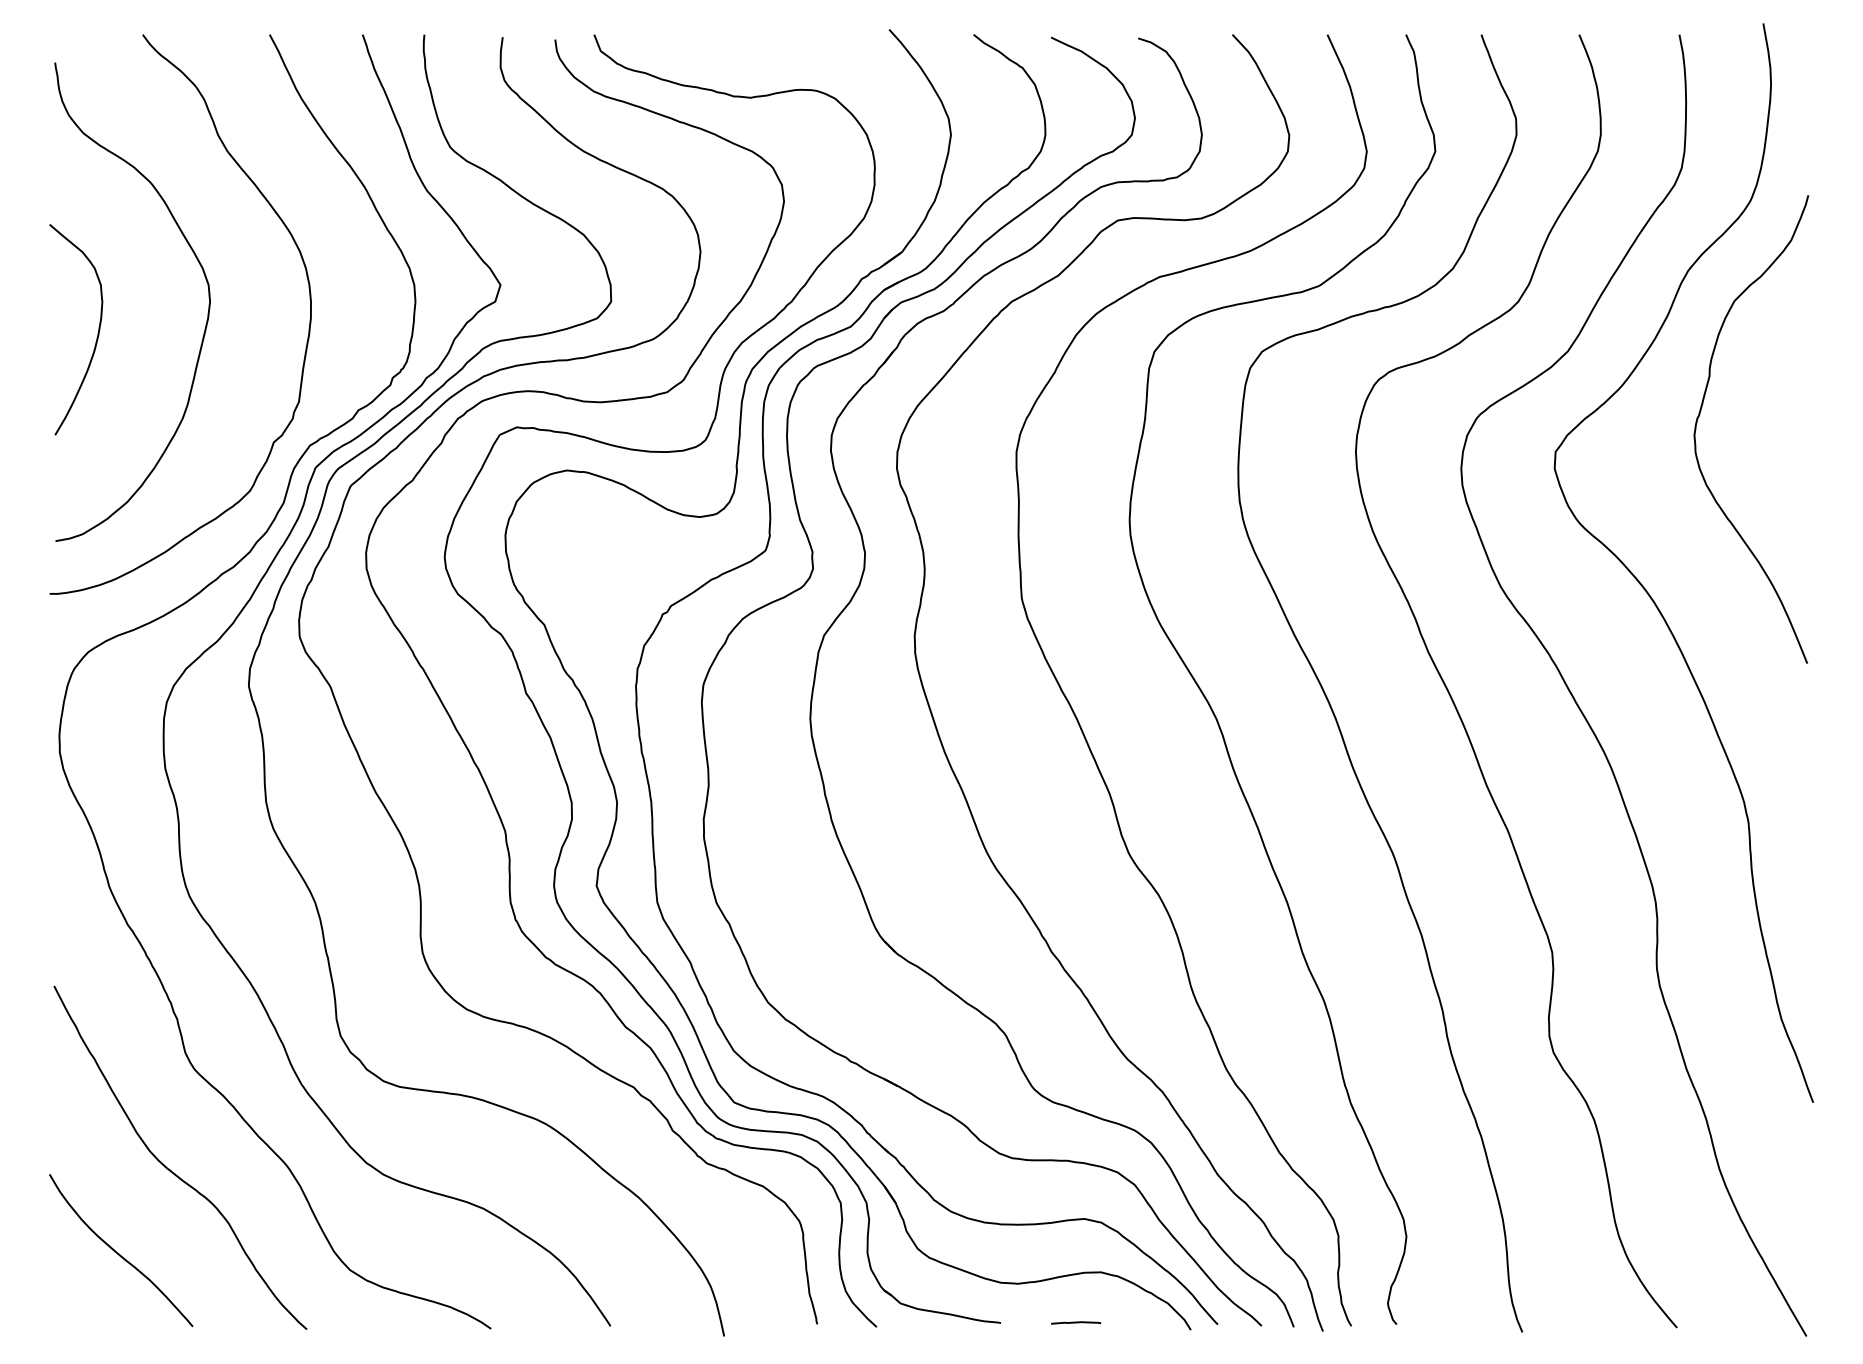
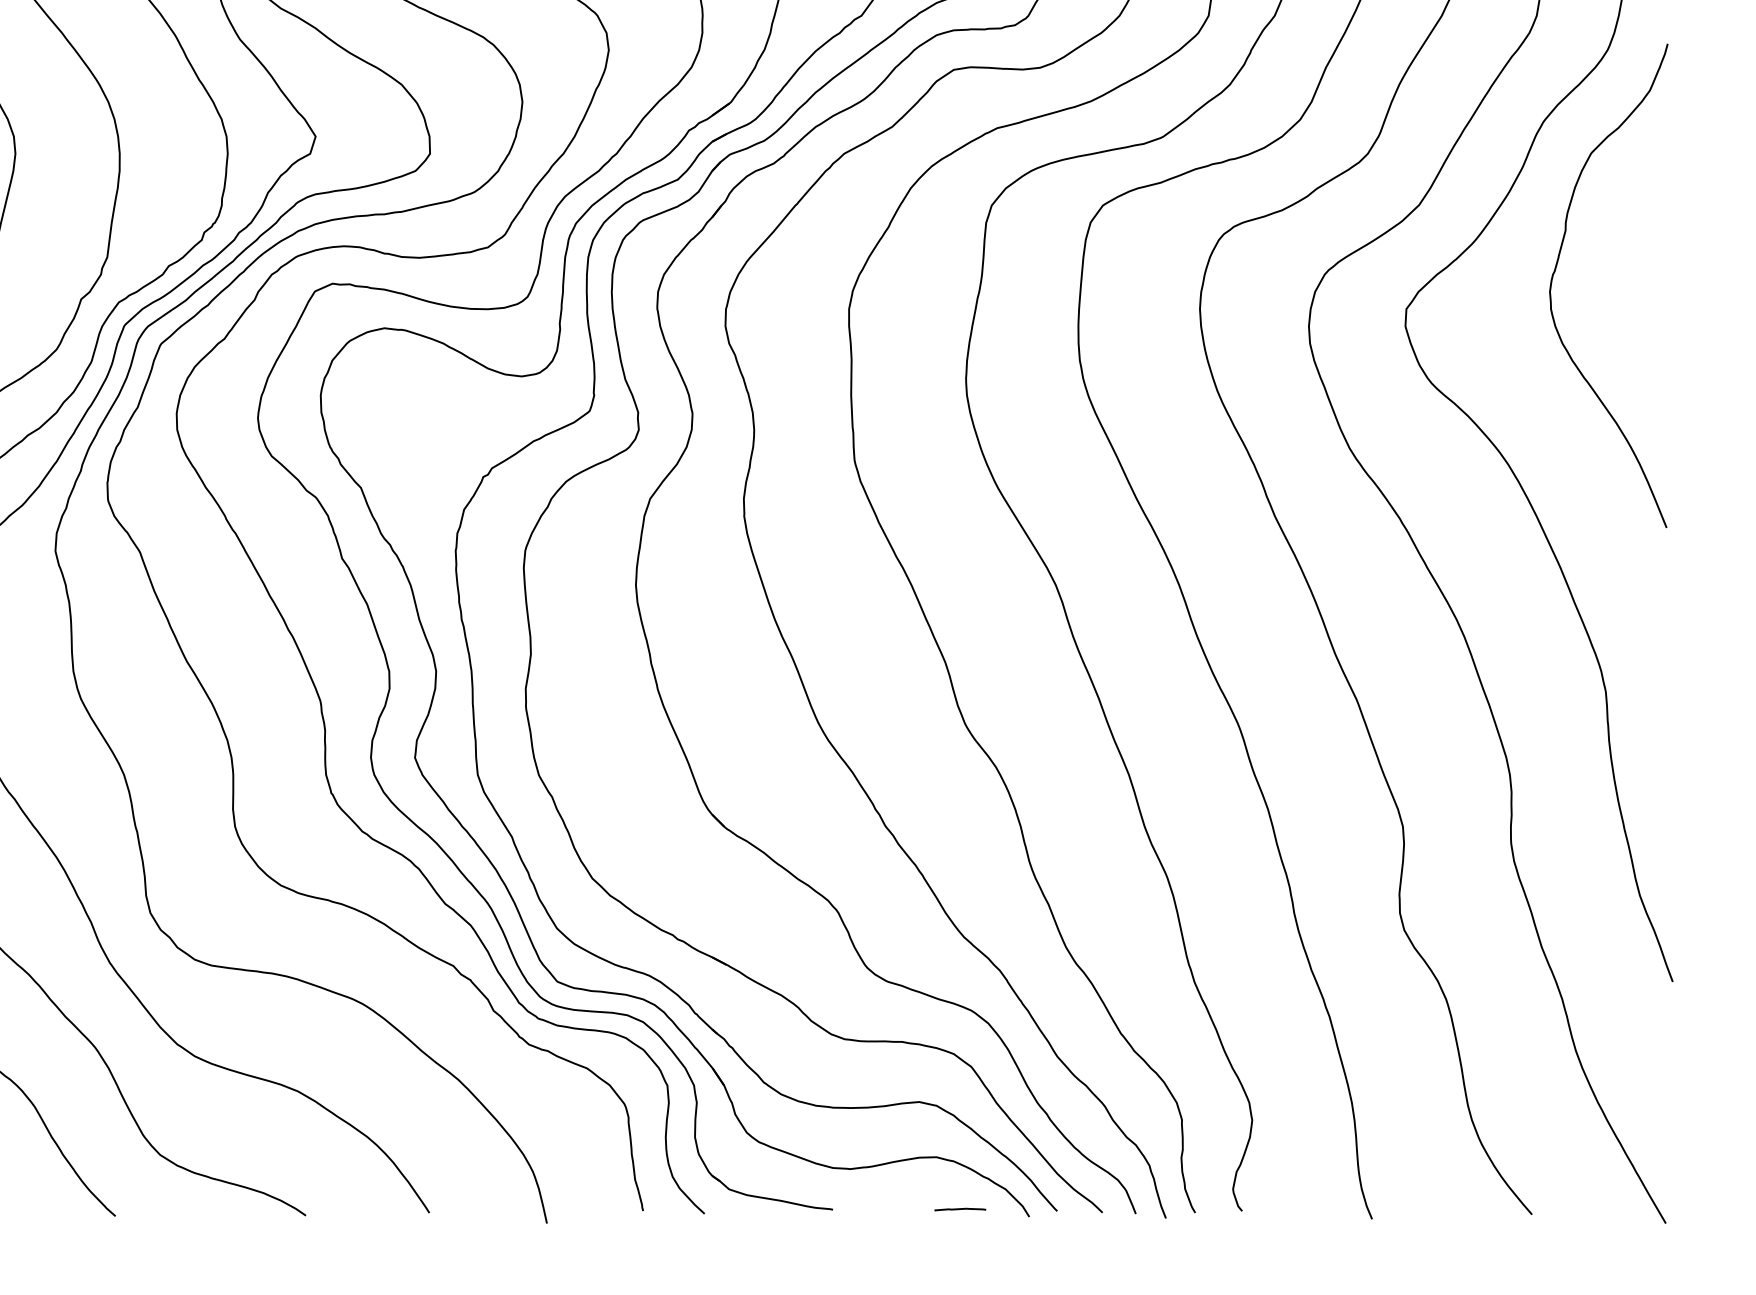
curve: (1076, 1322) -> (960, 1209), moved

